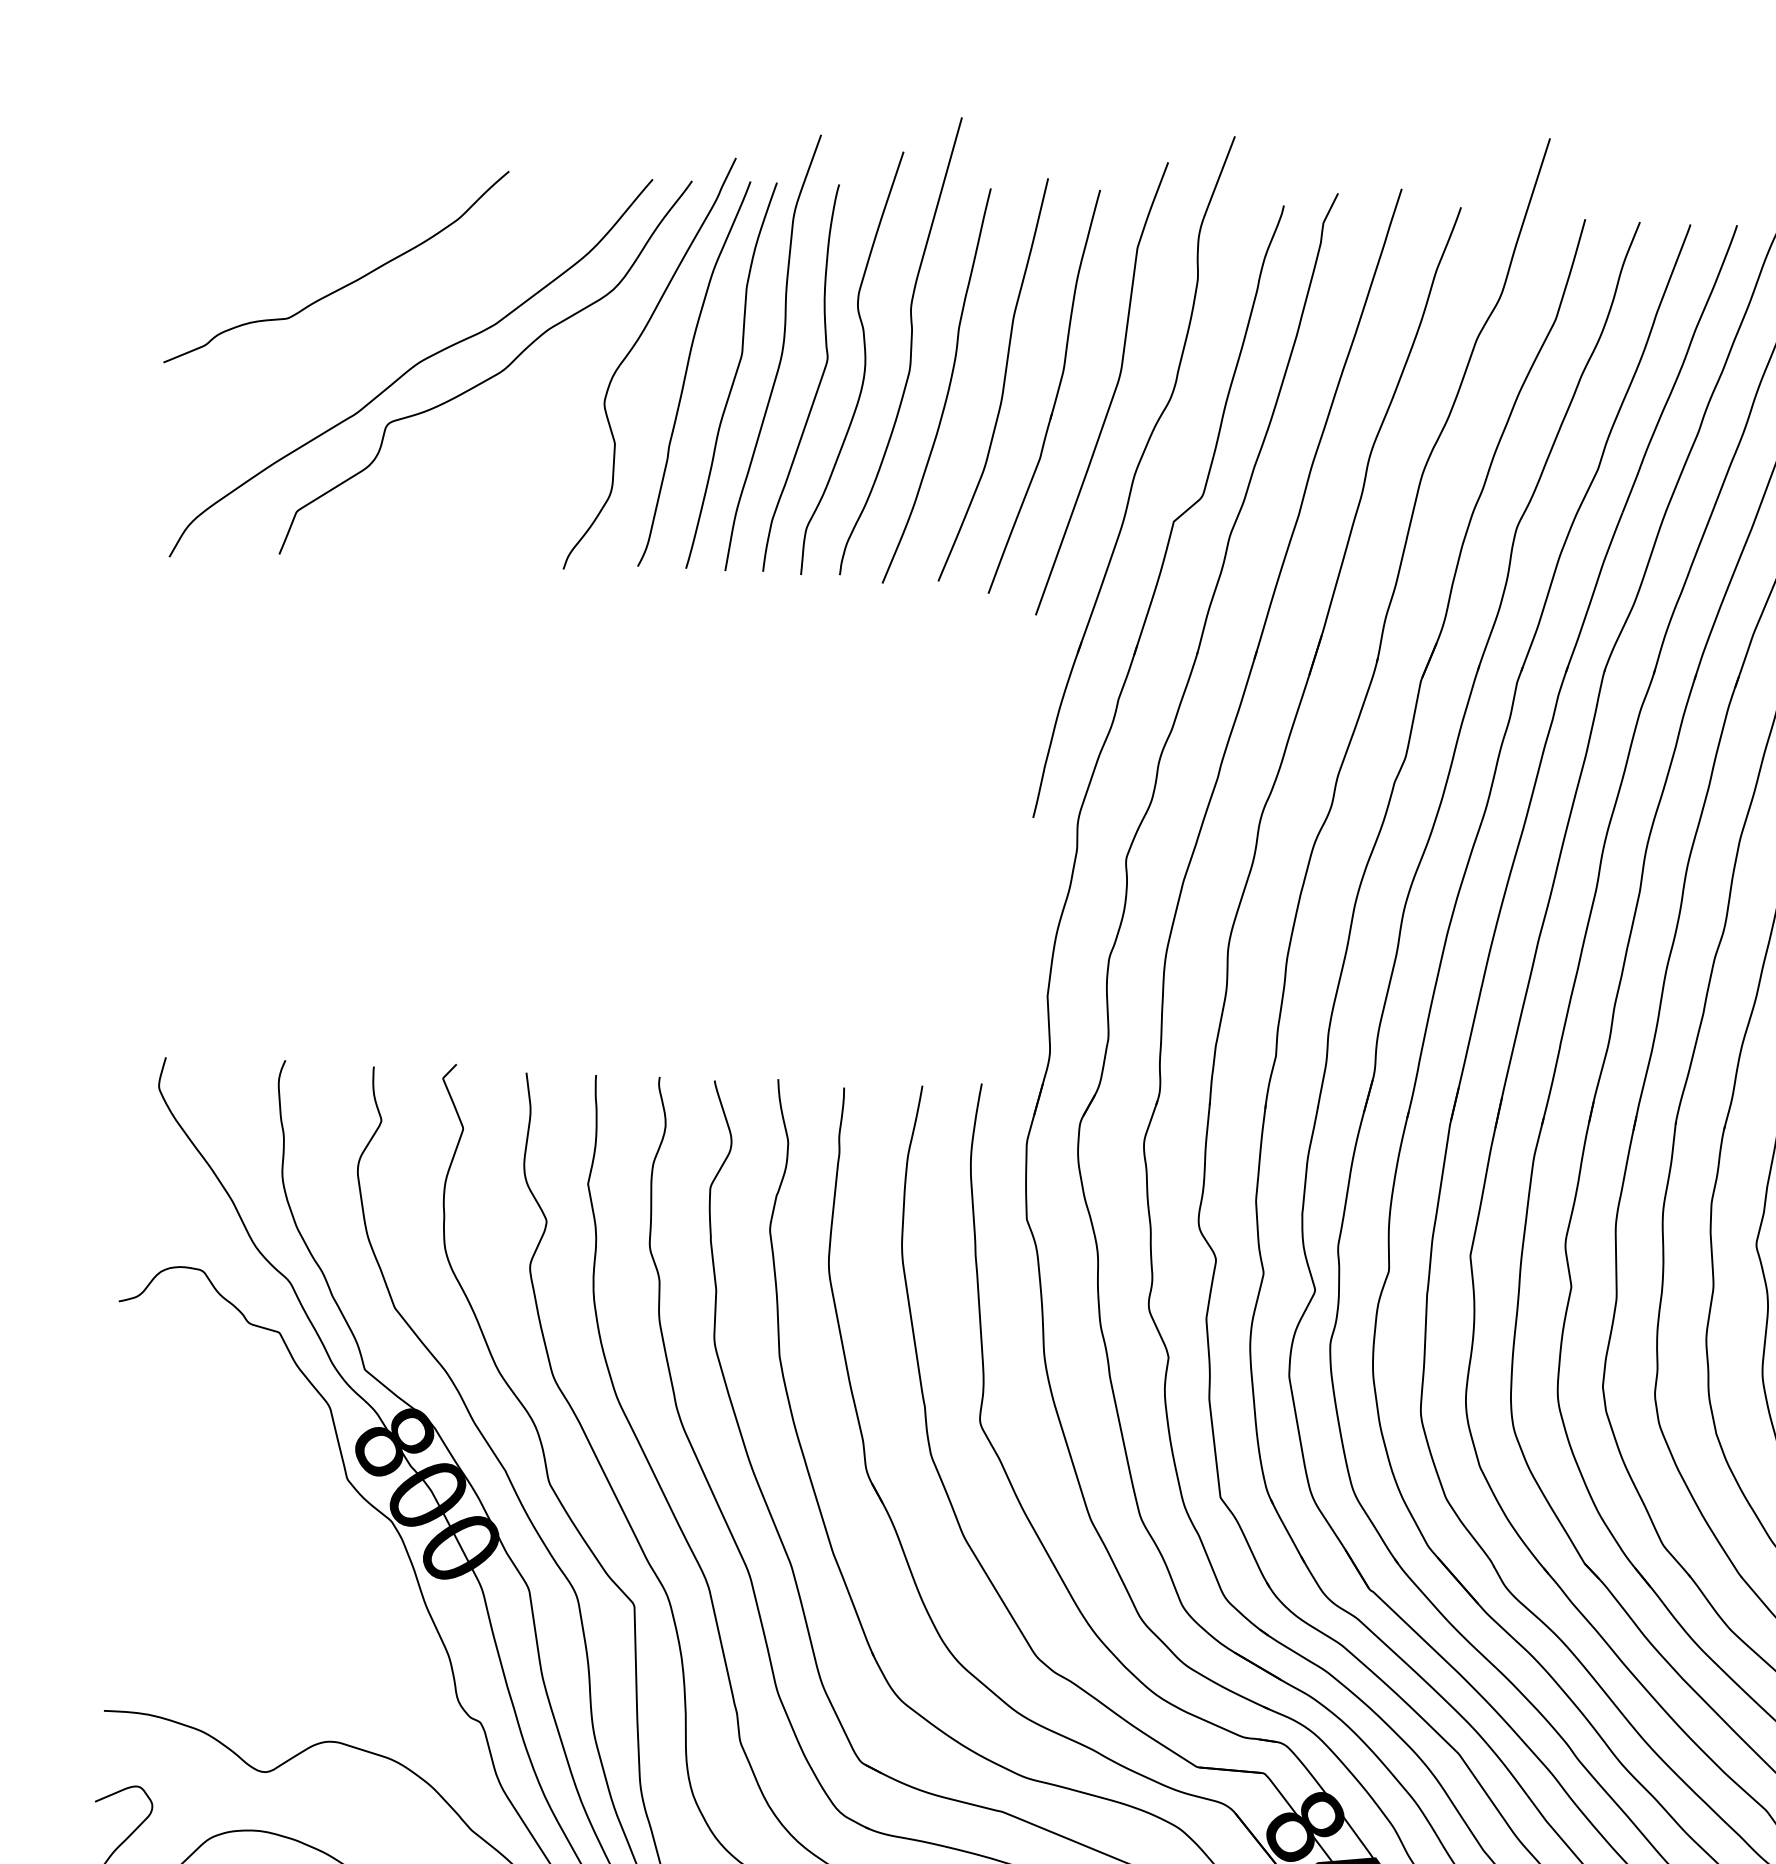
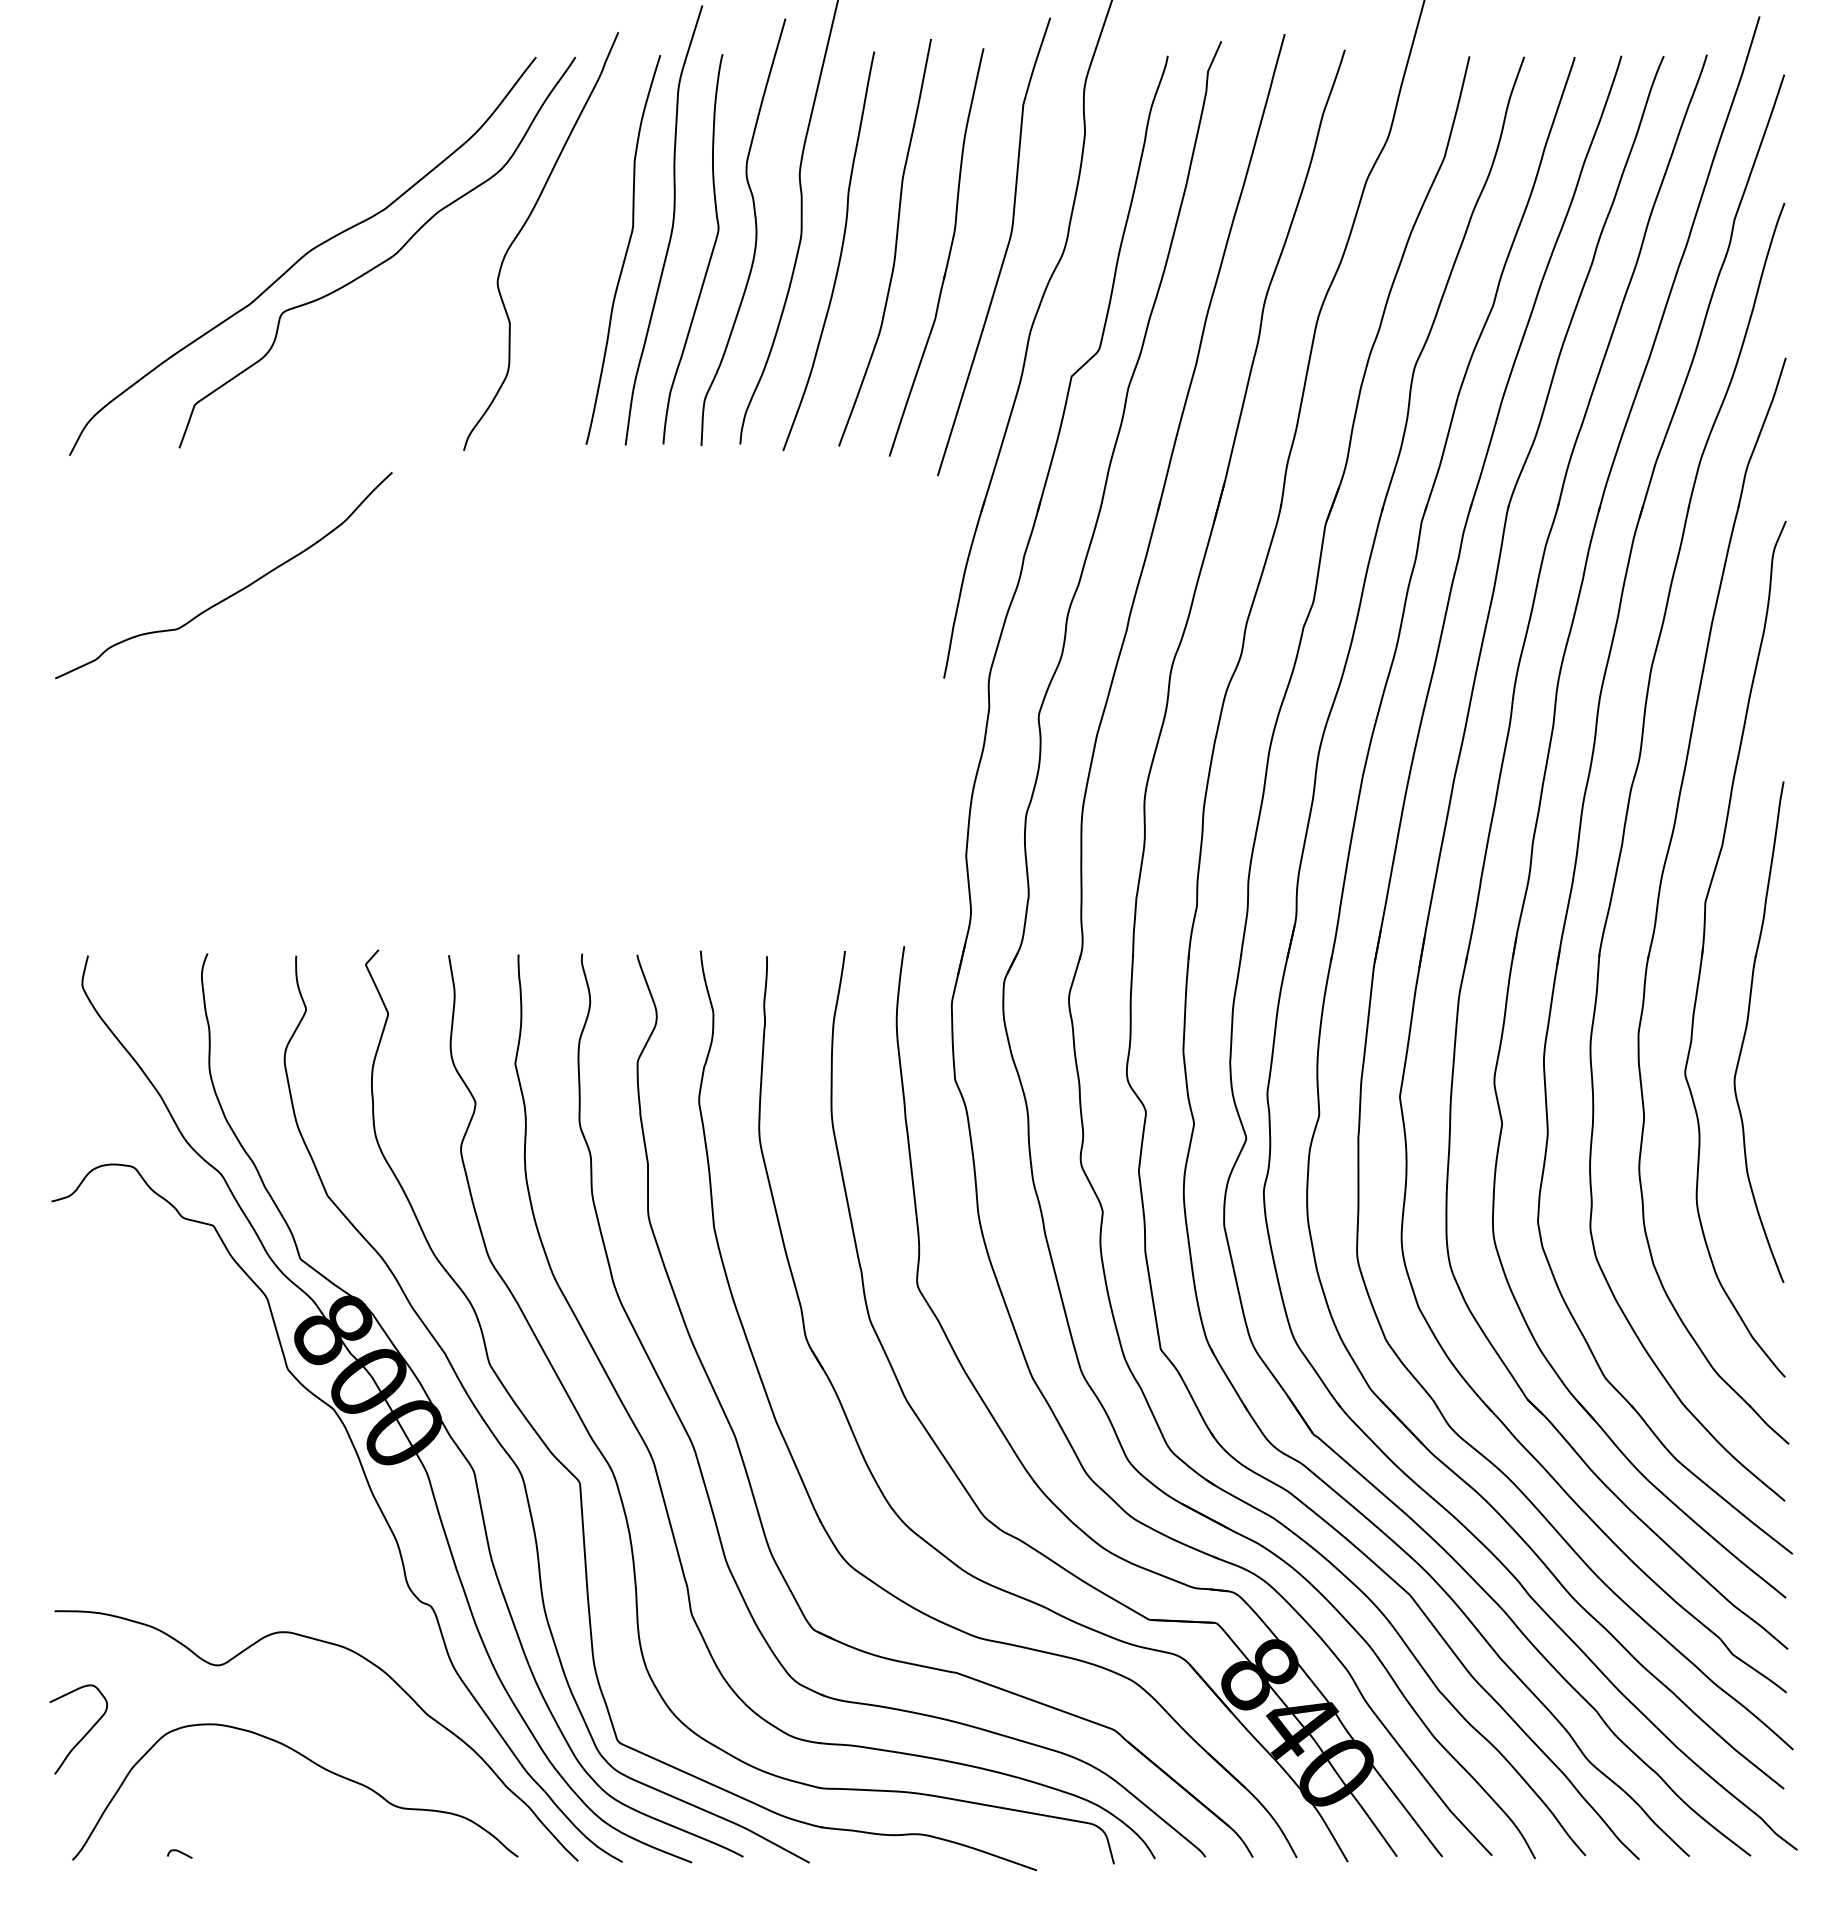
curve: (345, 285) -> (233, 593), moved
curve: (687, 370) -> (579, 246), removed

